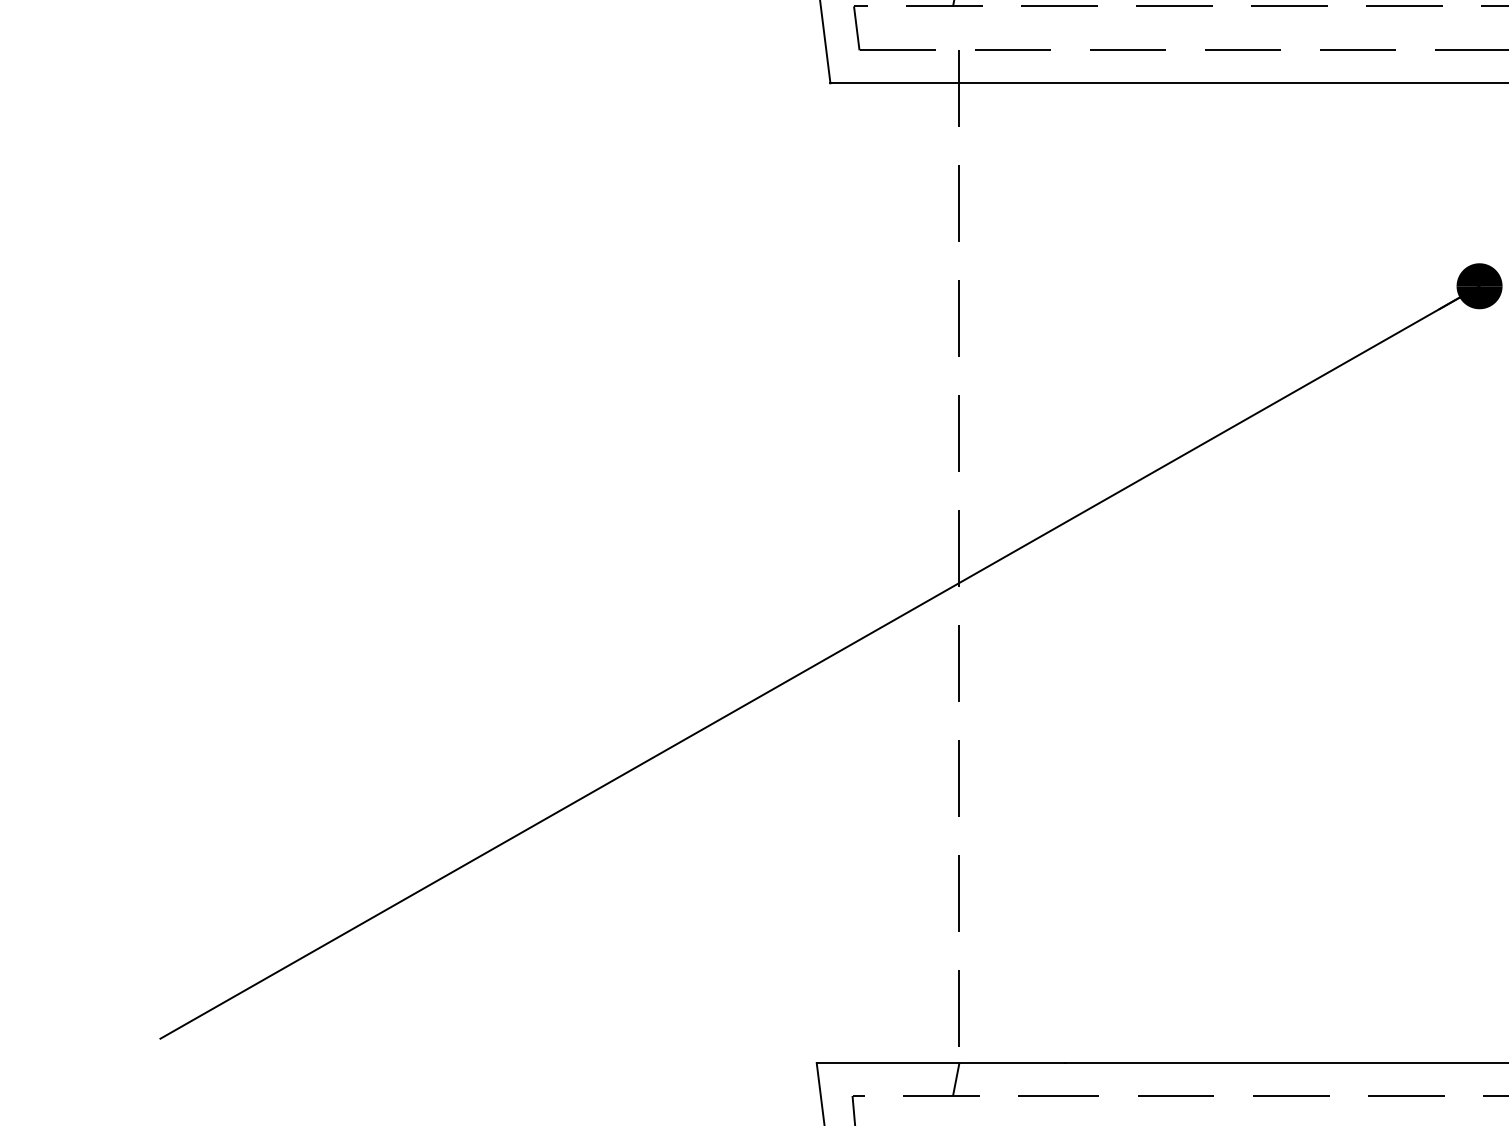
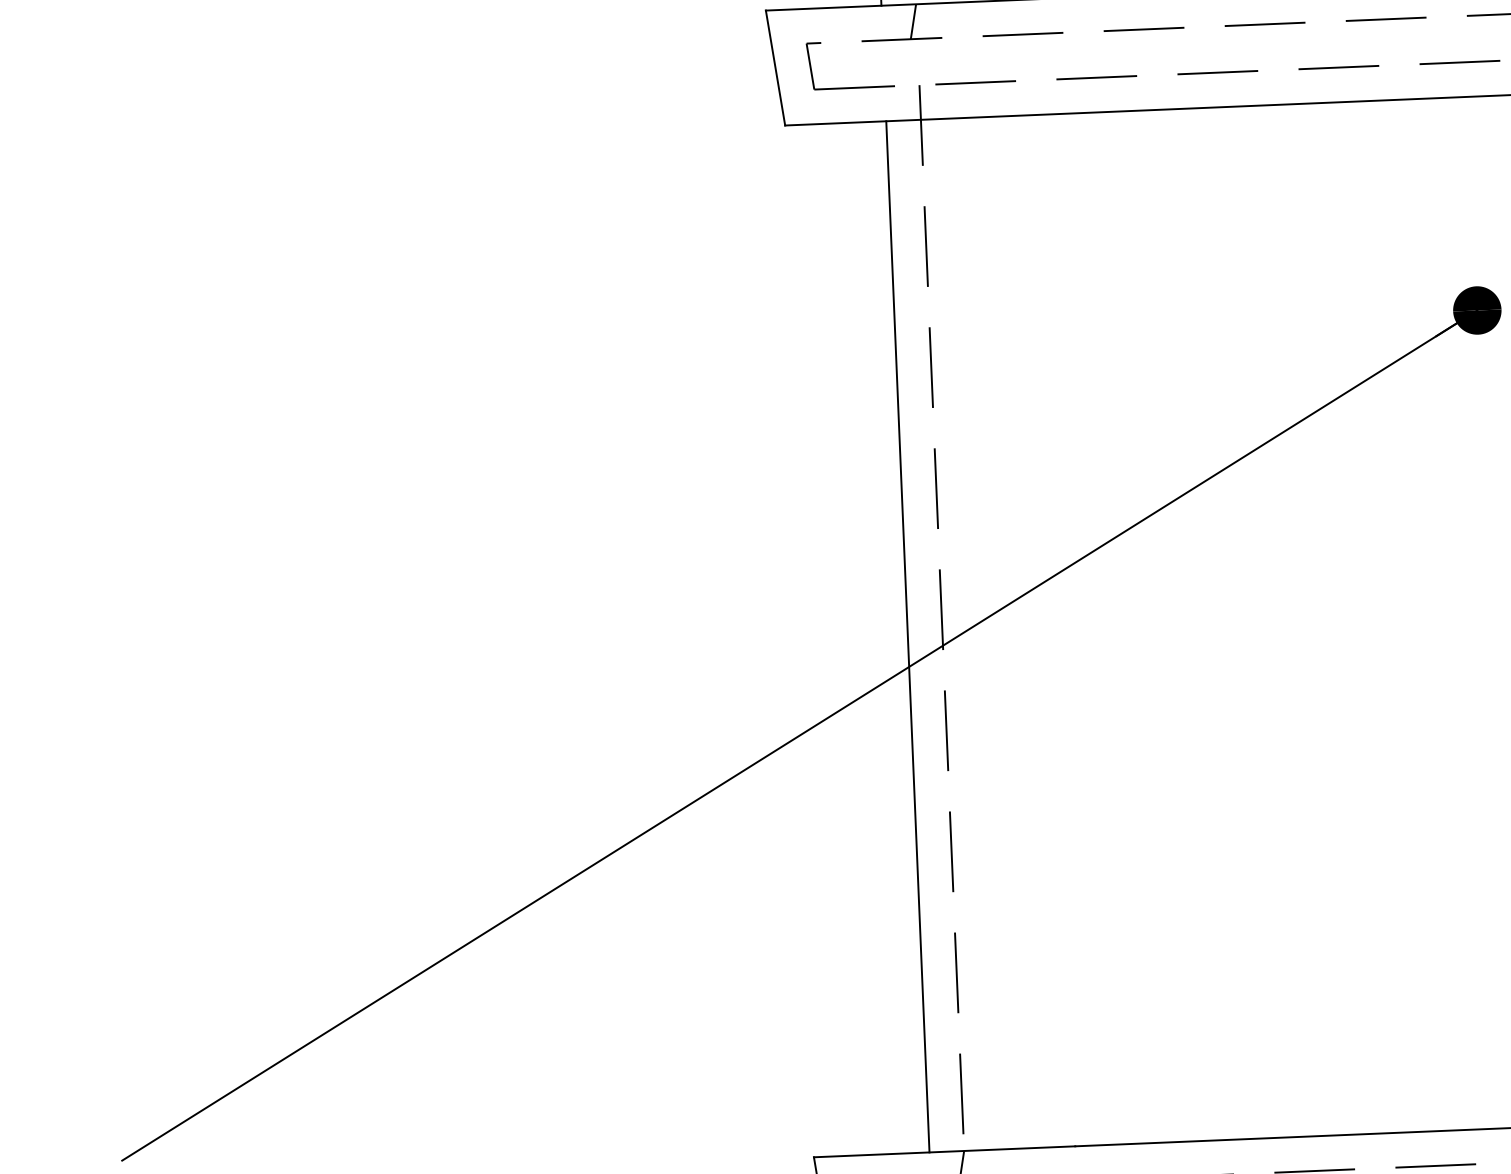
line: (926, 573) -> (907, 637), added

